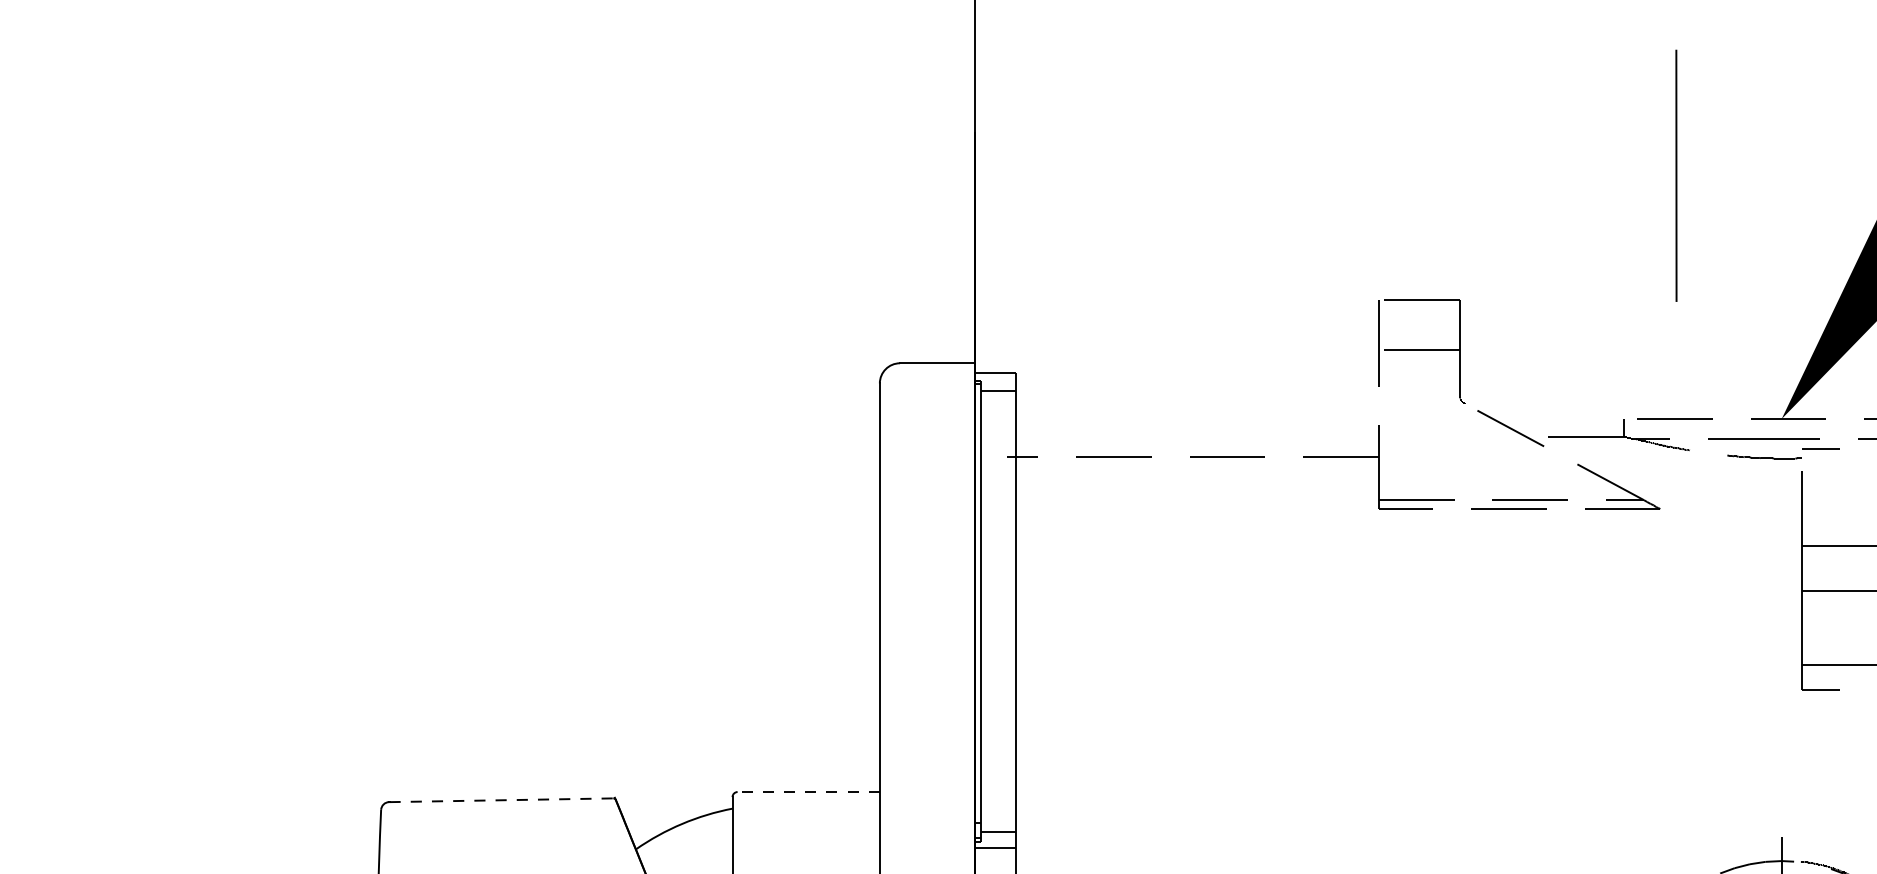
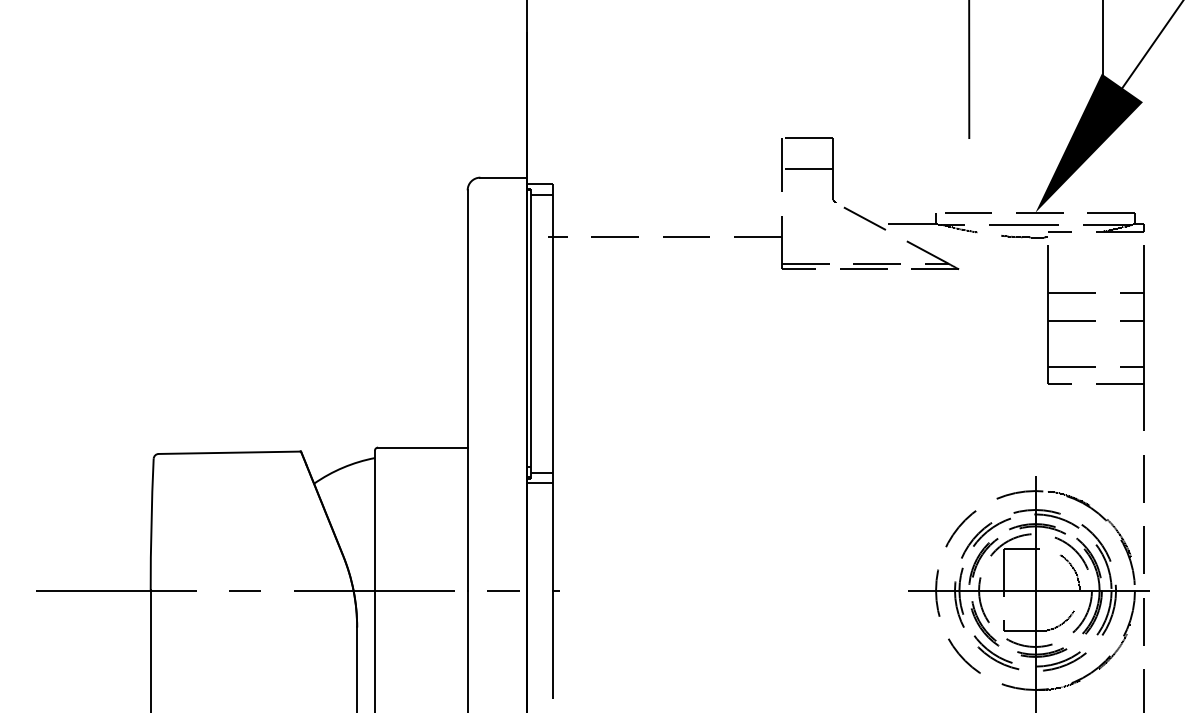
line: (808, 791) -> (422, 447), dashed -> solid
line: (501, 799) -> (229, 452), dashed -> solid

